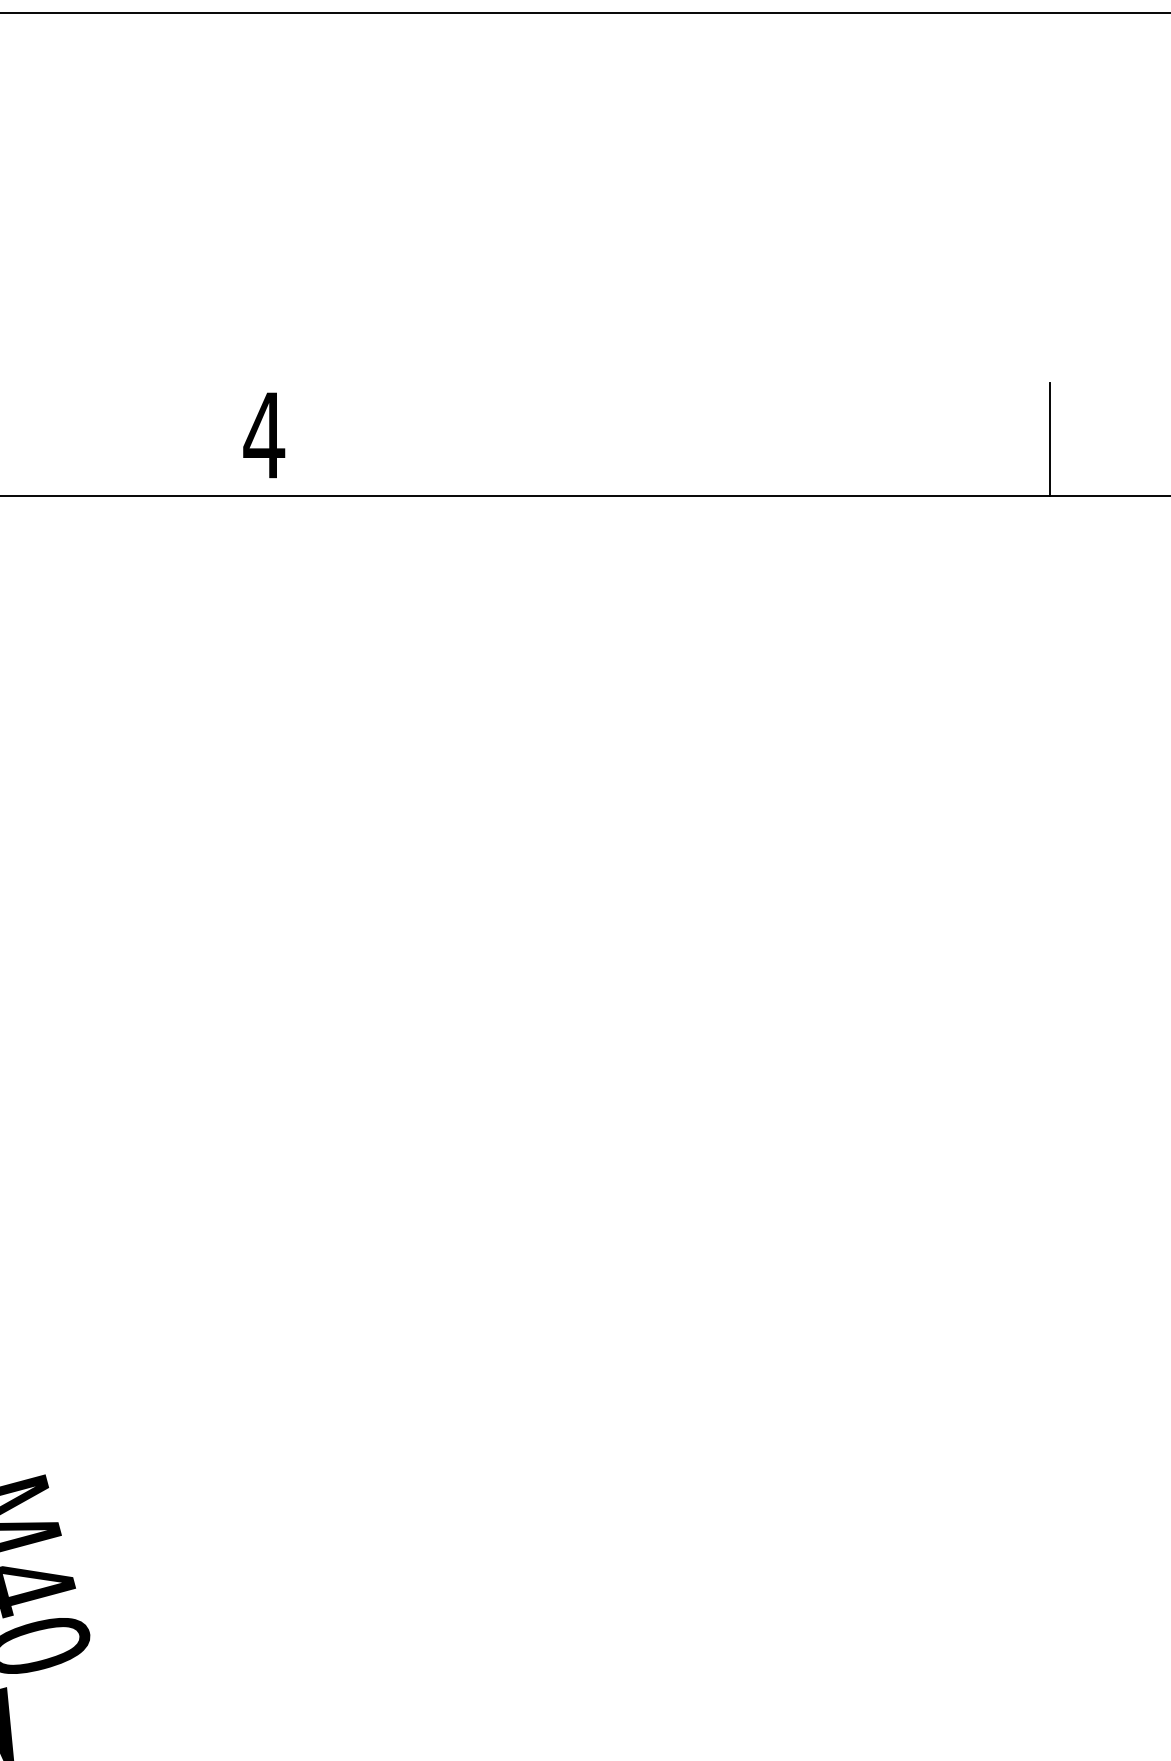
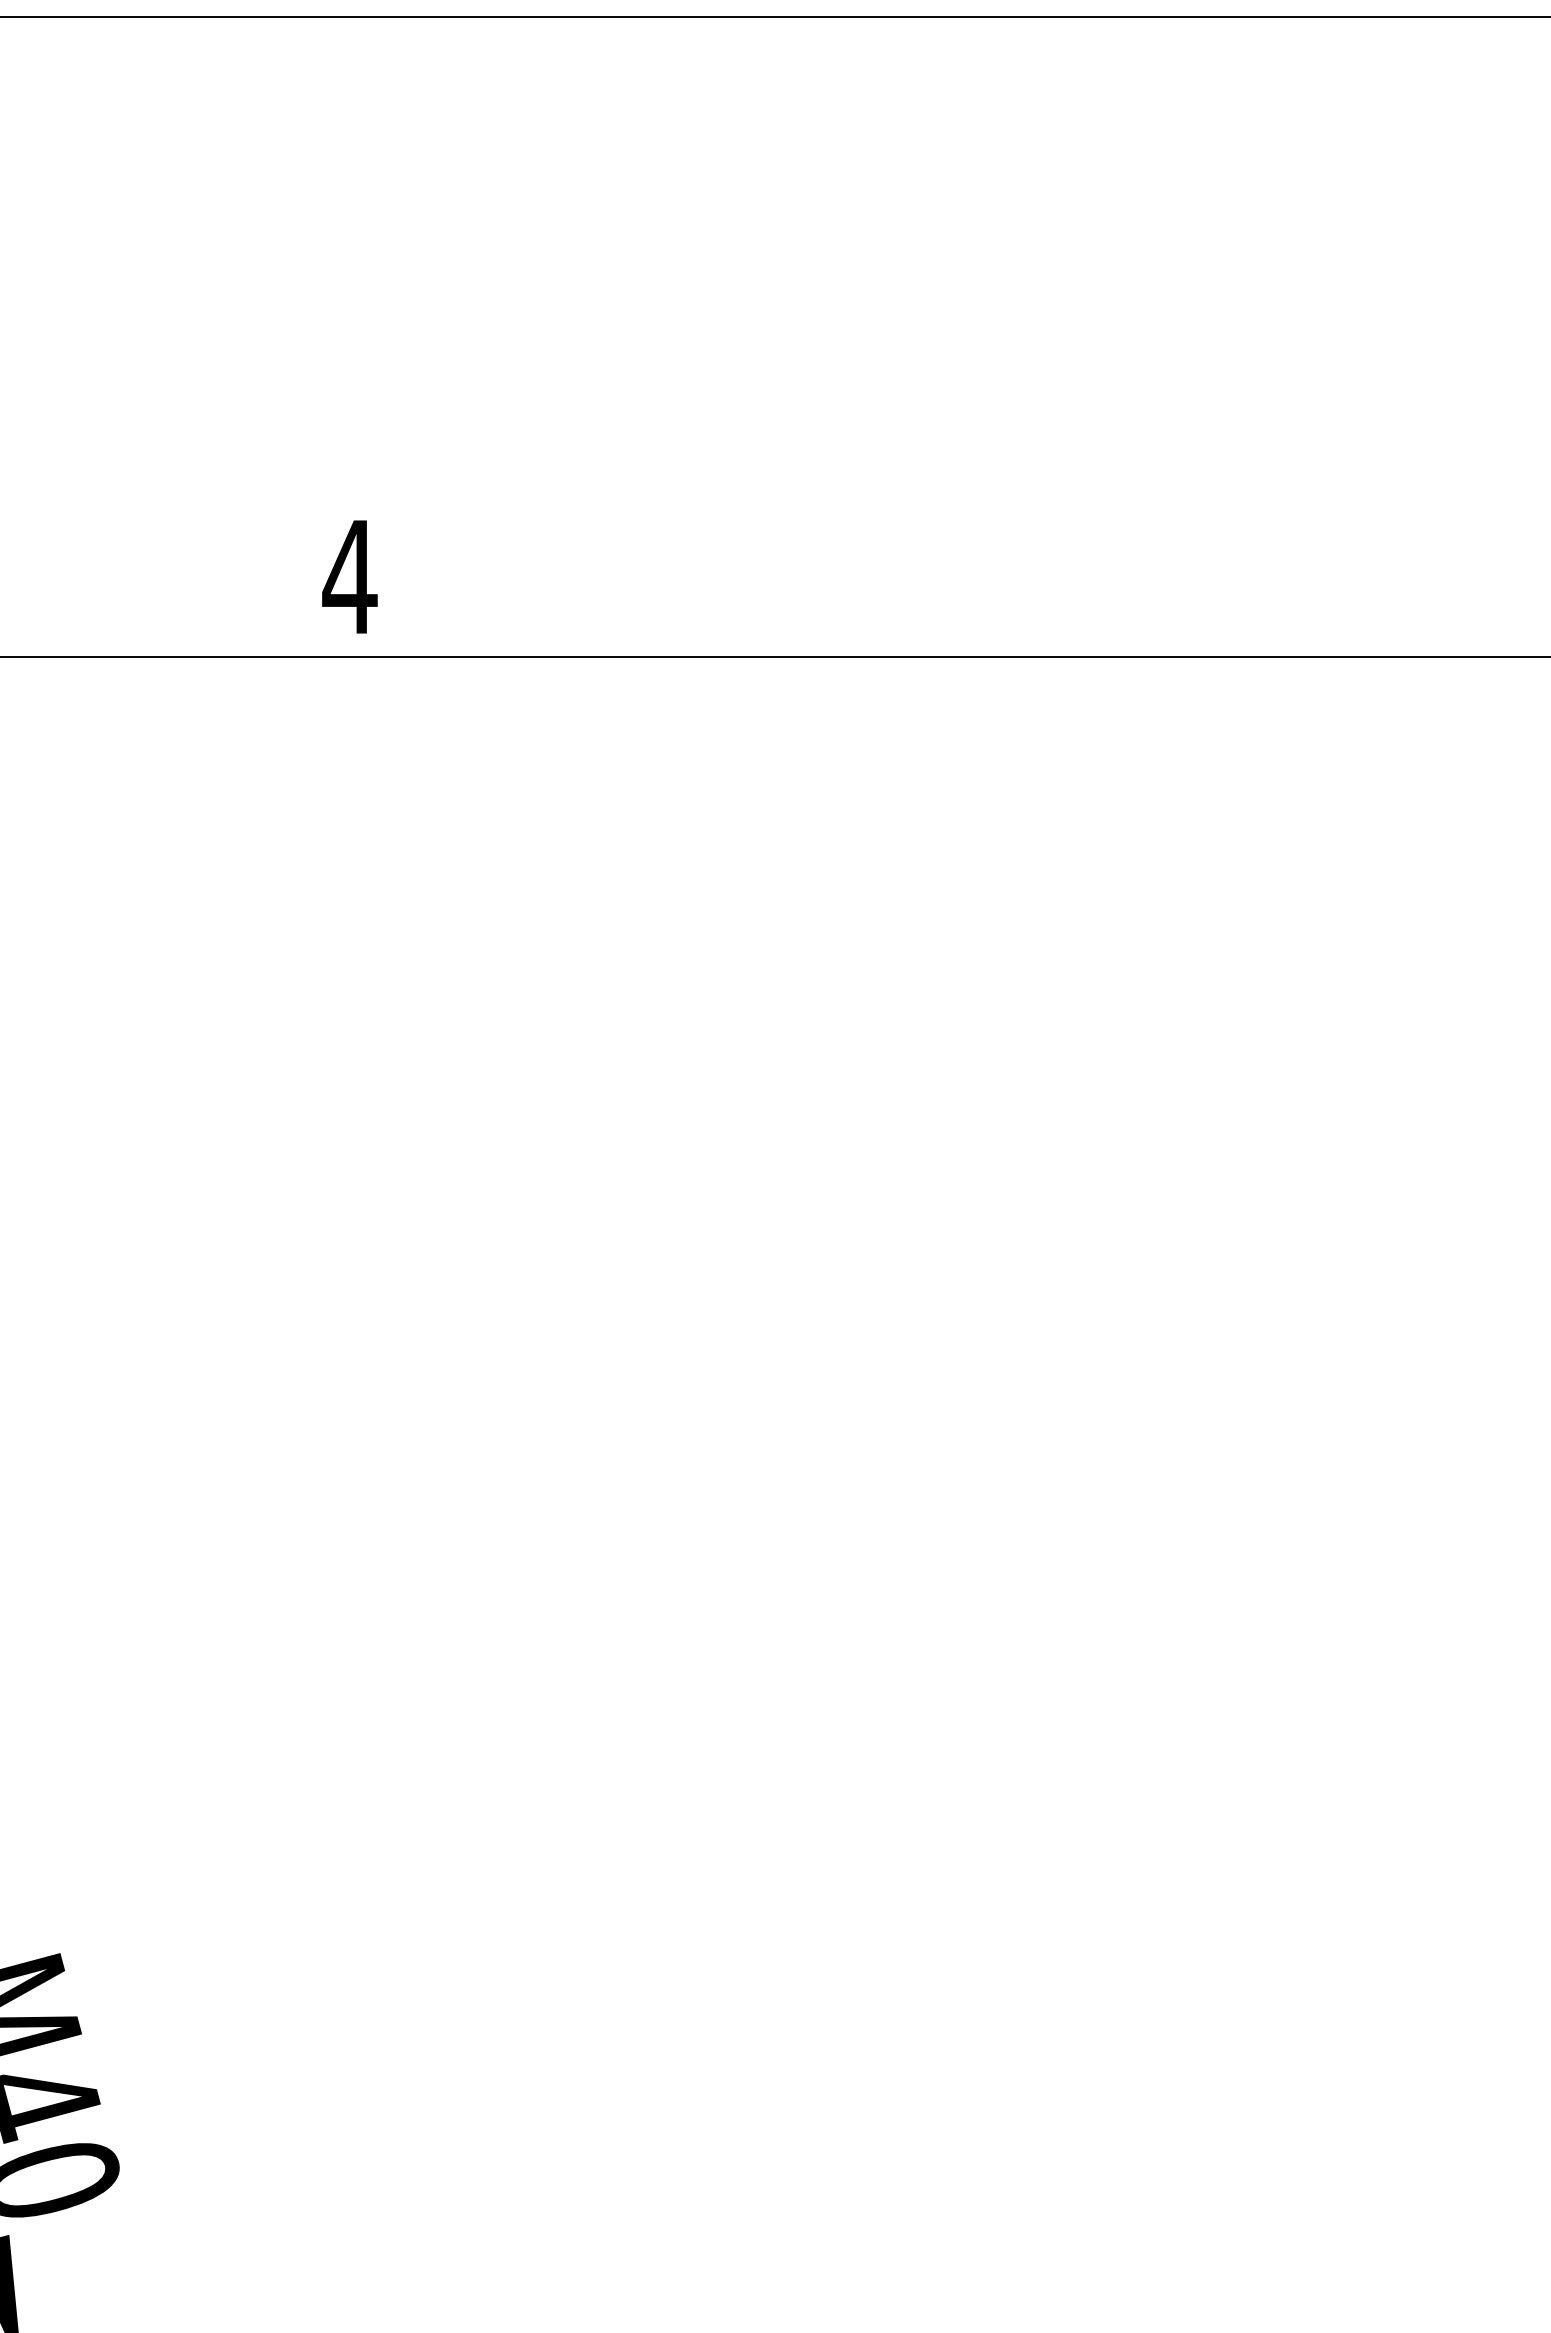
line: (1050, 438) -> (1391, 581), removed

